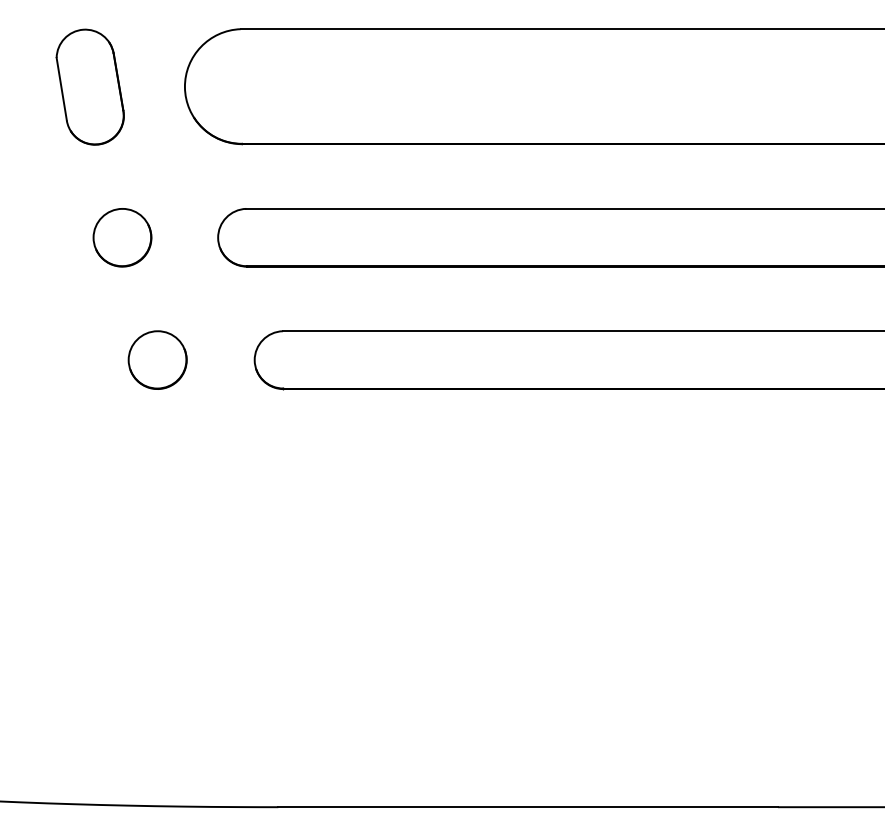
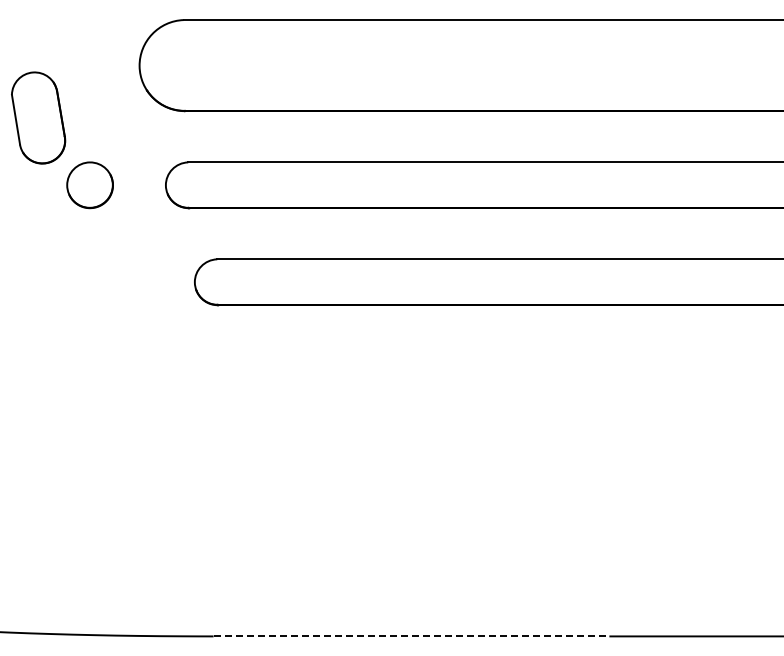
part: (90, 86) -> (38, 117), moved
part: (157, 360) -> (117, 282), removed
line: (528, 807) -> (411, 636), solid -> dashed

